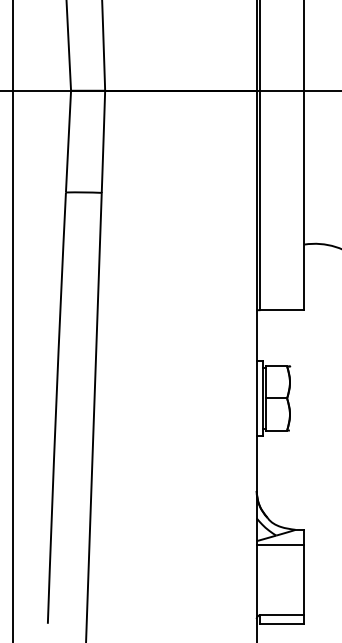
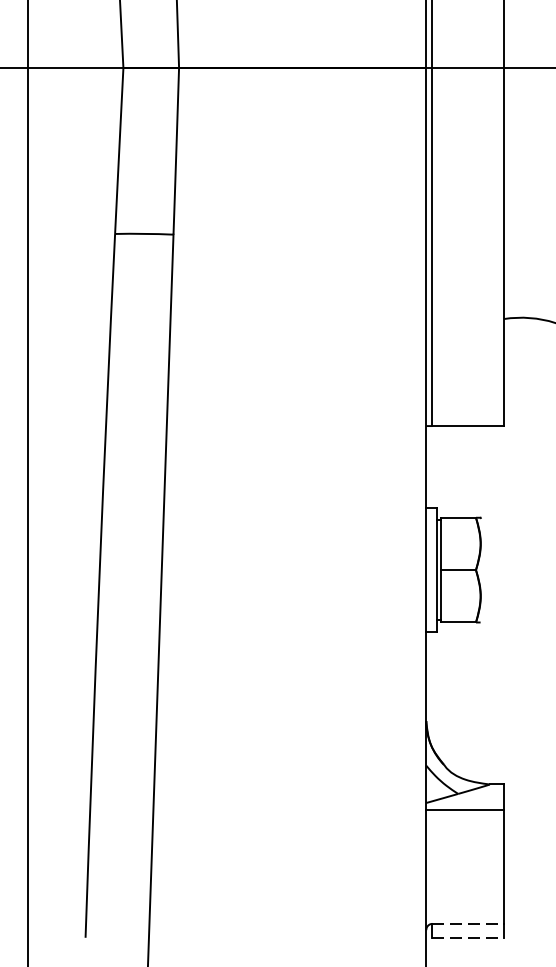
line: (282, 615) -> (468, 924), solid -> dashed
line: (282, 623) -> (468, 937), solid -> dashed

